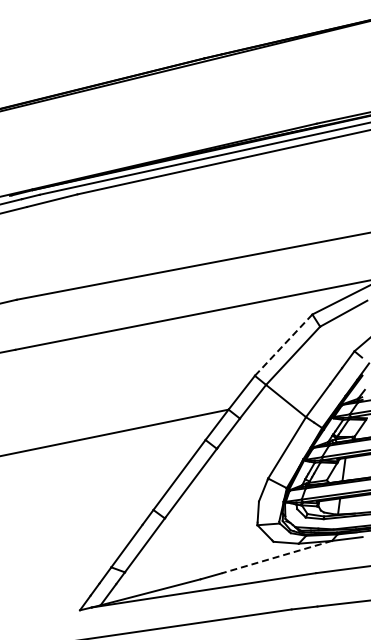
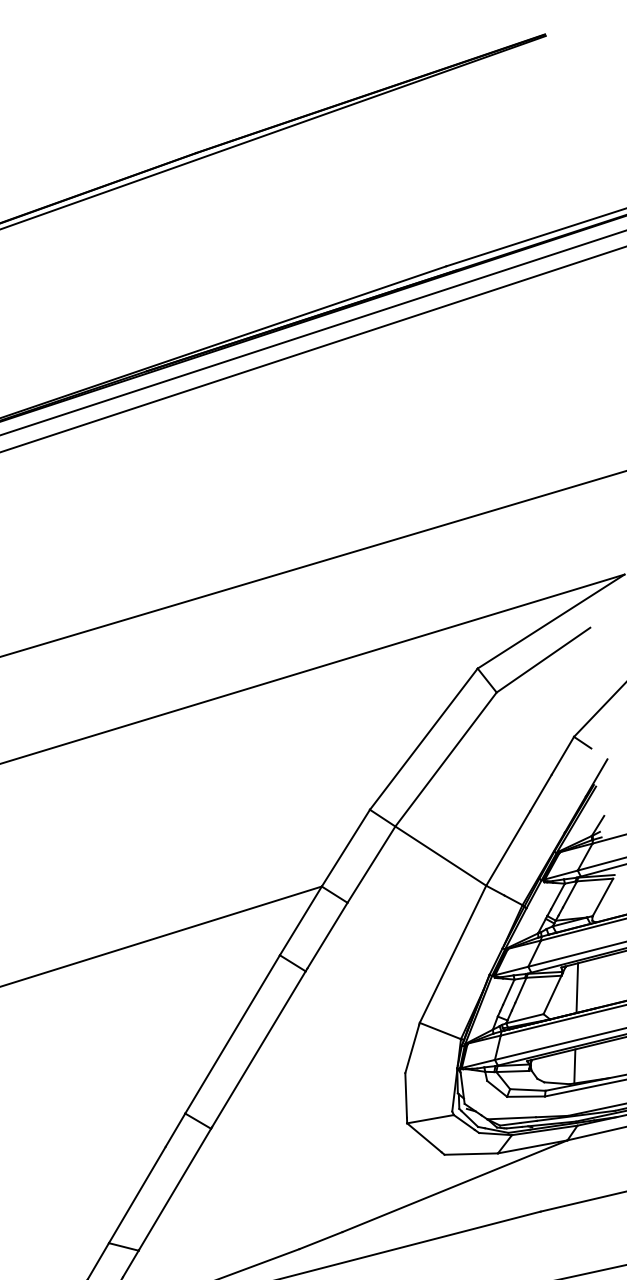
line: (283, 345) -> (423, 739), dashed -> solid
line: (276, 557) -> (454, 1187), dashed -> solid

